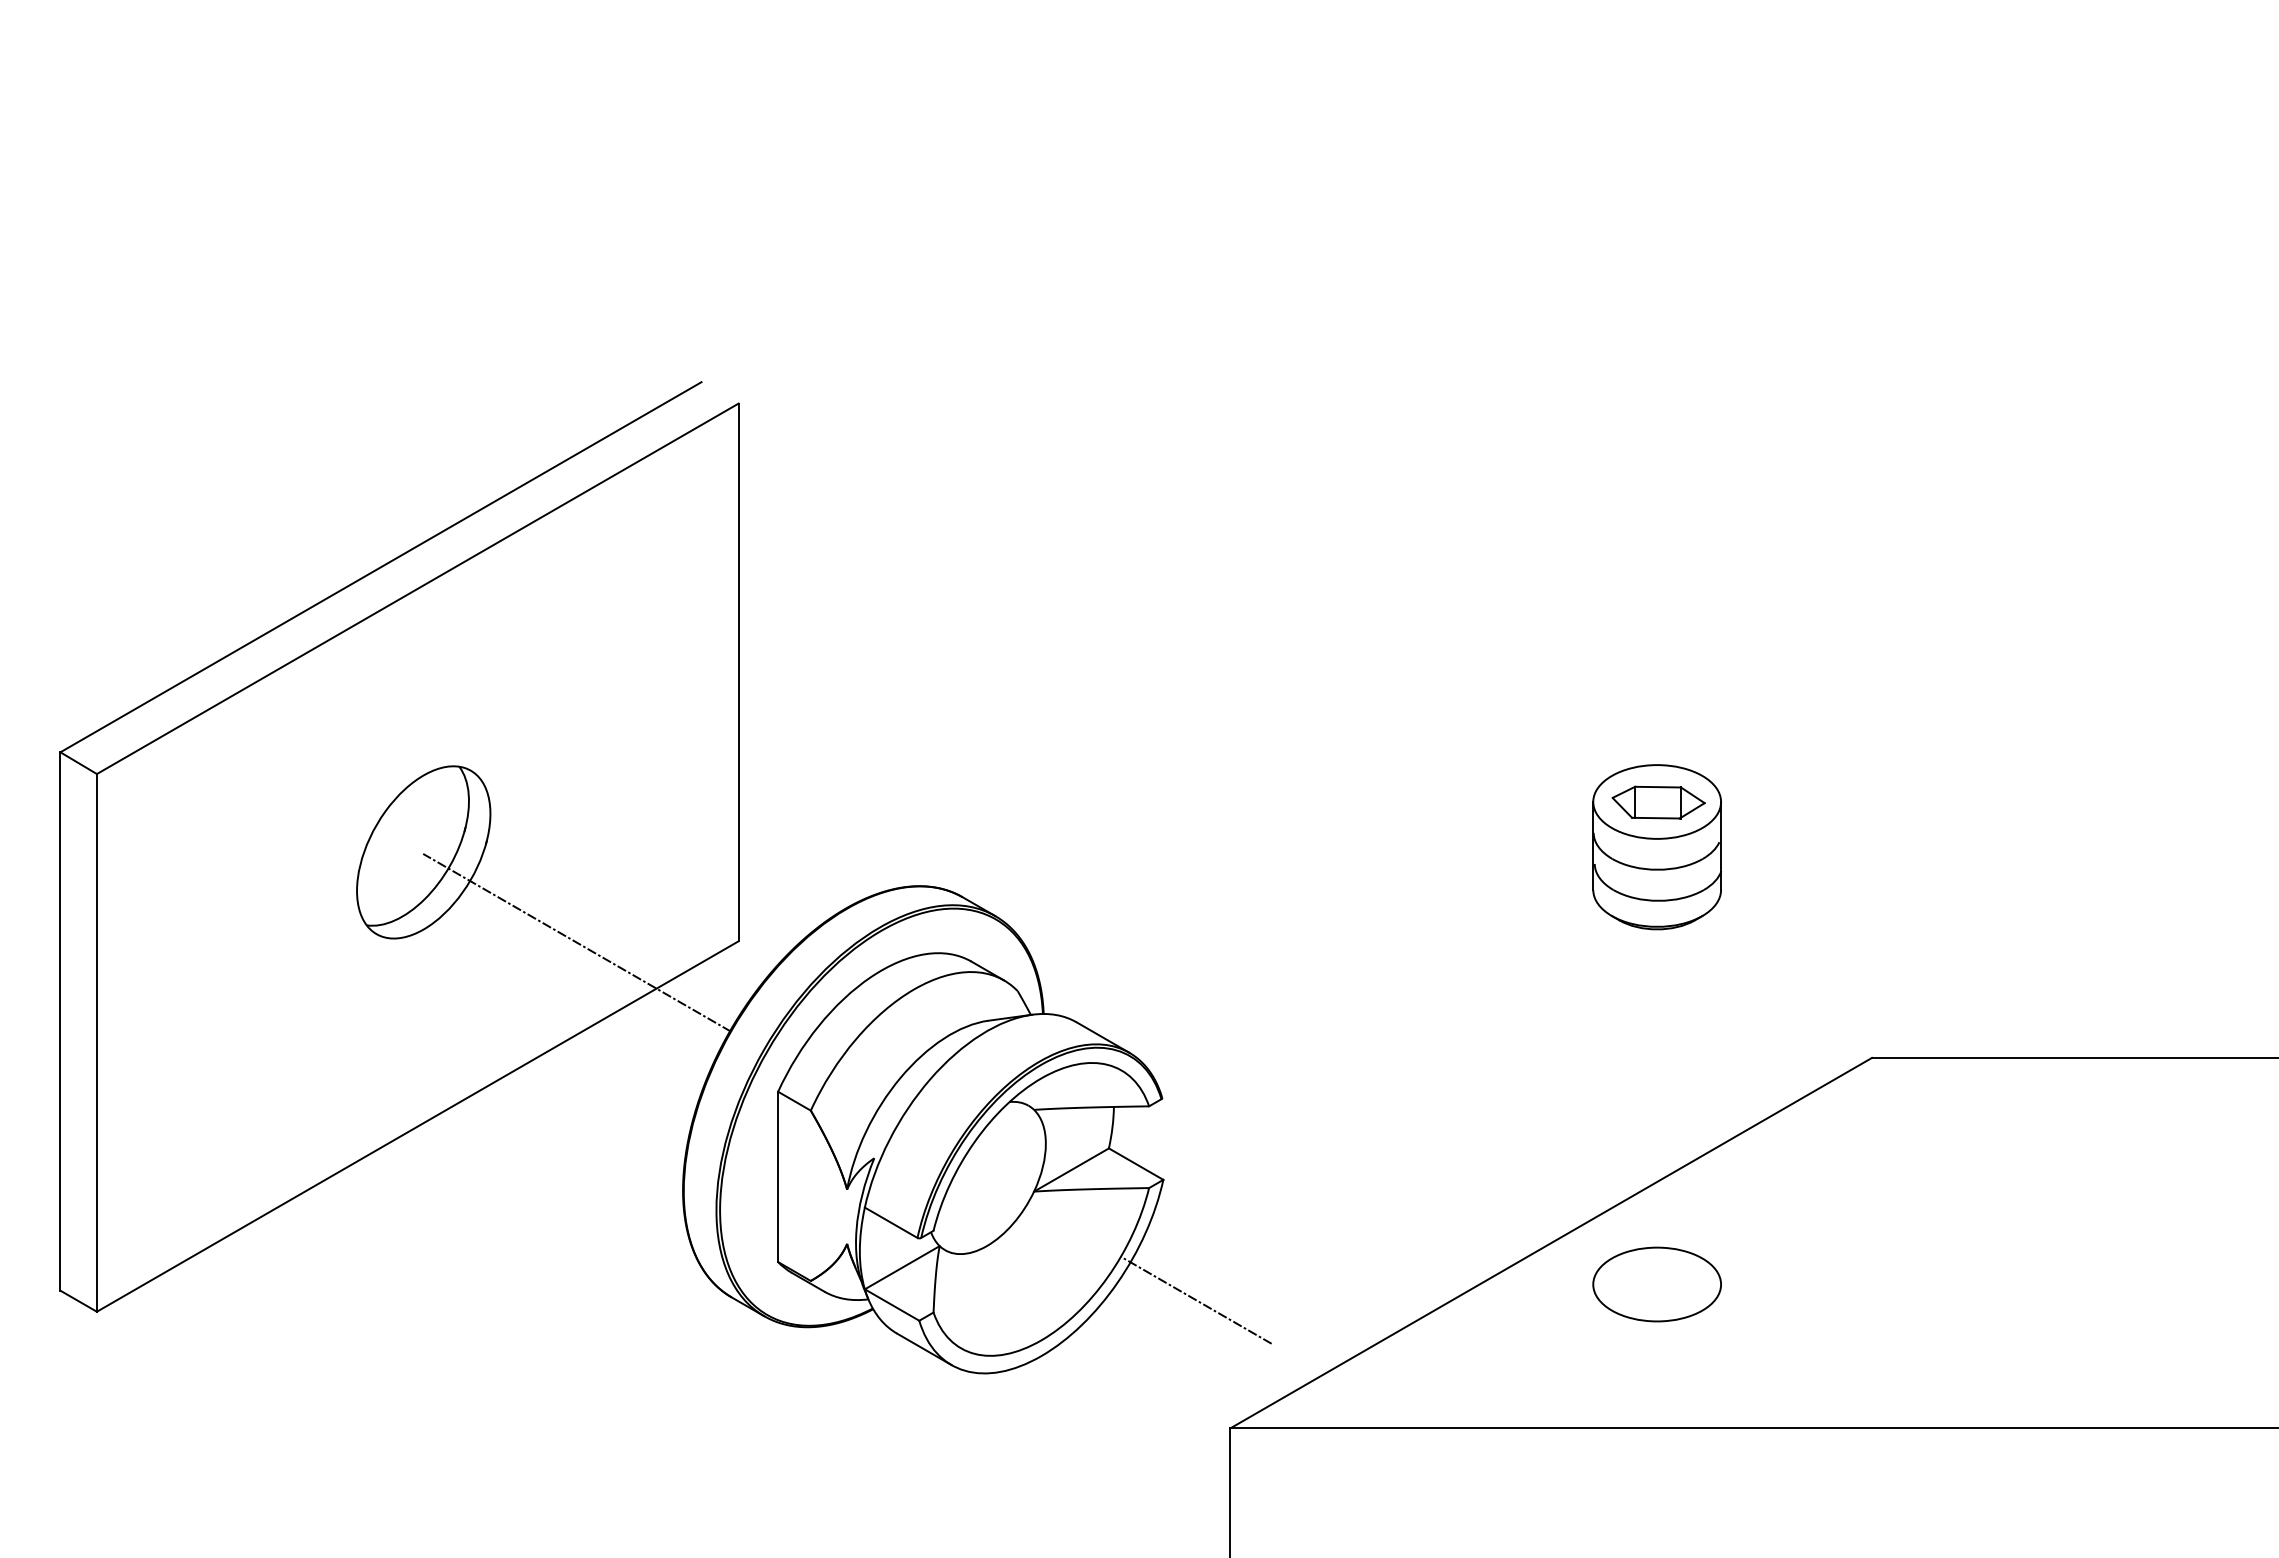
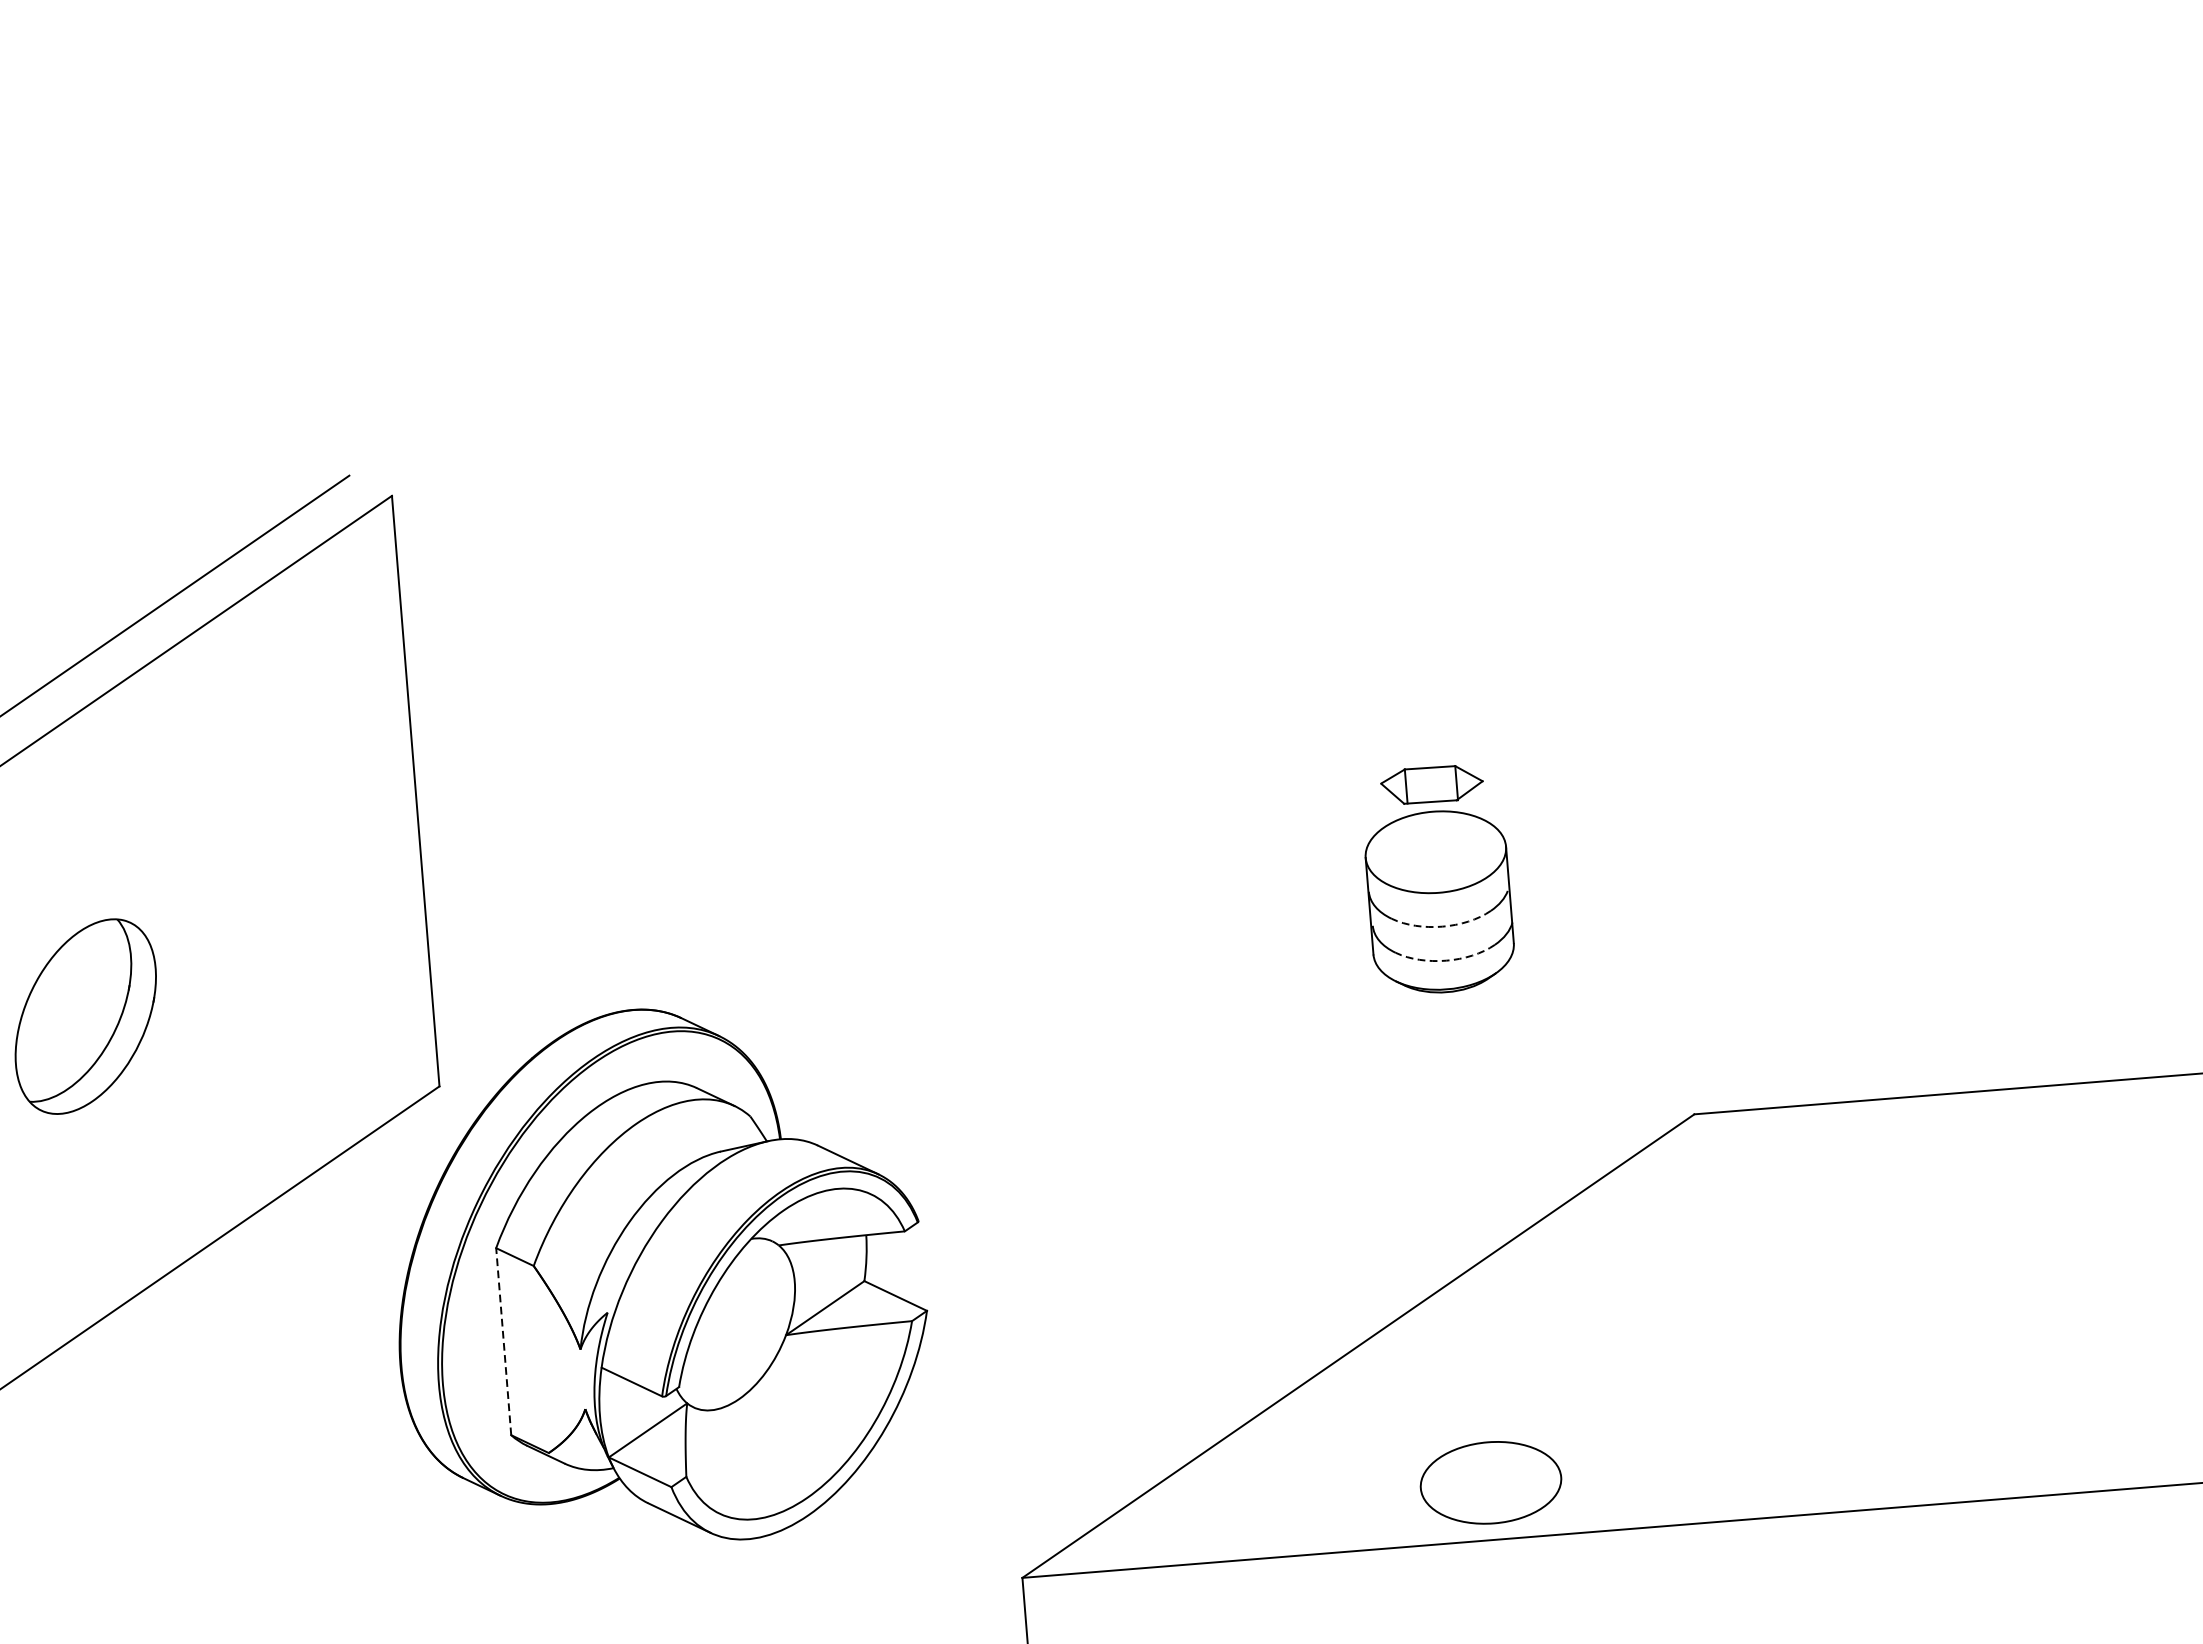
part: (1658, 802) -> (1431, 784), moved
arc: (1657, 869) -> (1442, 926), solid -> dashed
arc: (1658, 900) -> (1446, 960), solid -> dashed
line: (577, 942) -> (262, 1101), removed
line: (778, 1176) -> (504, 1341), solid -> dashed
circle: (1656, 1284) -> (1490, 1482), moved
line: (1195, 1299) -> (972, 1439), removed

